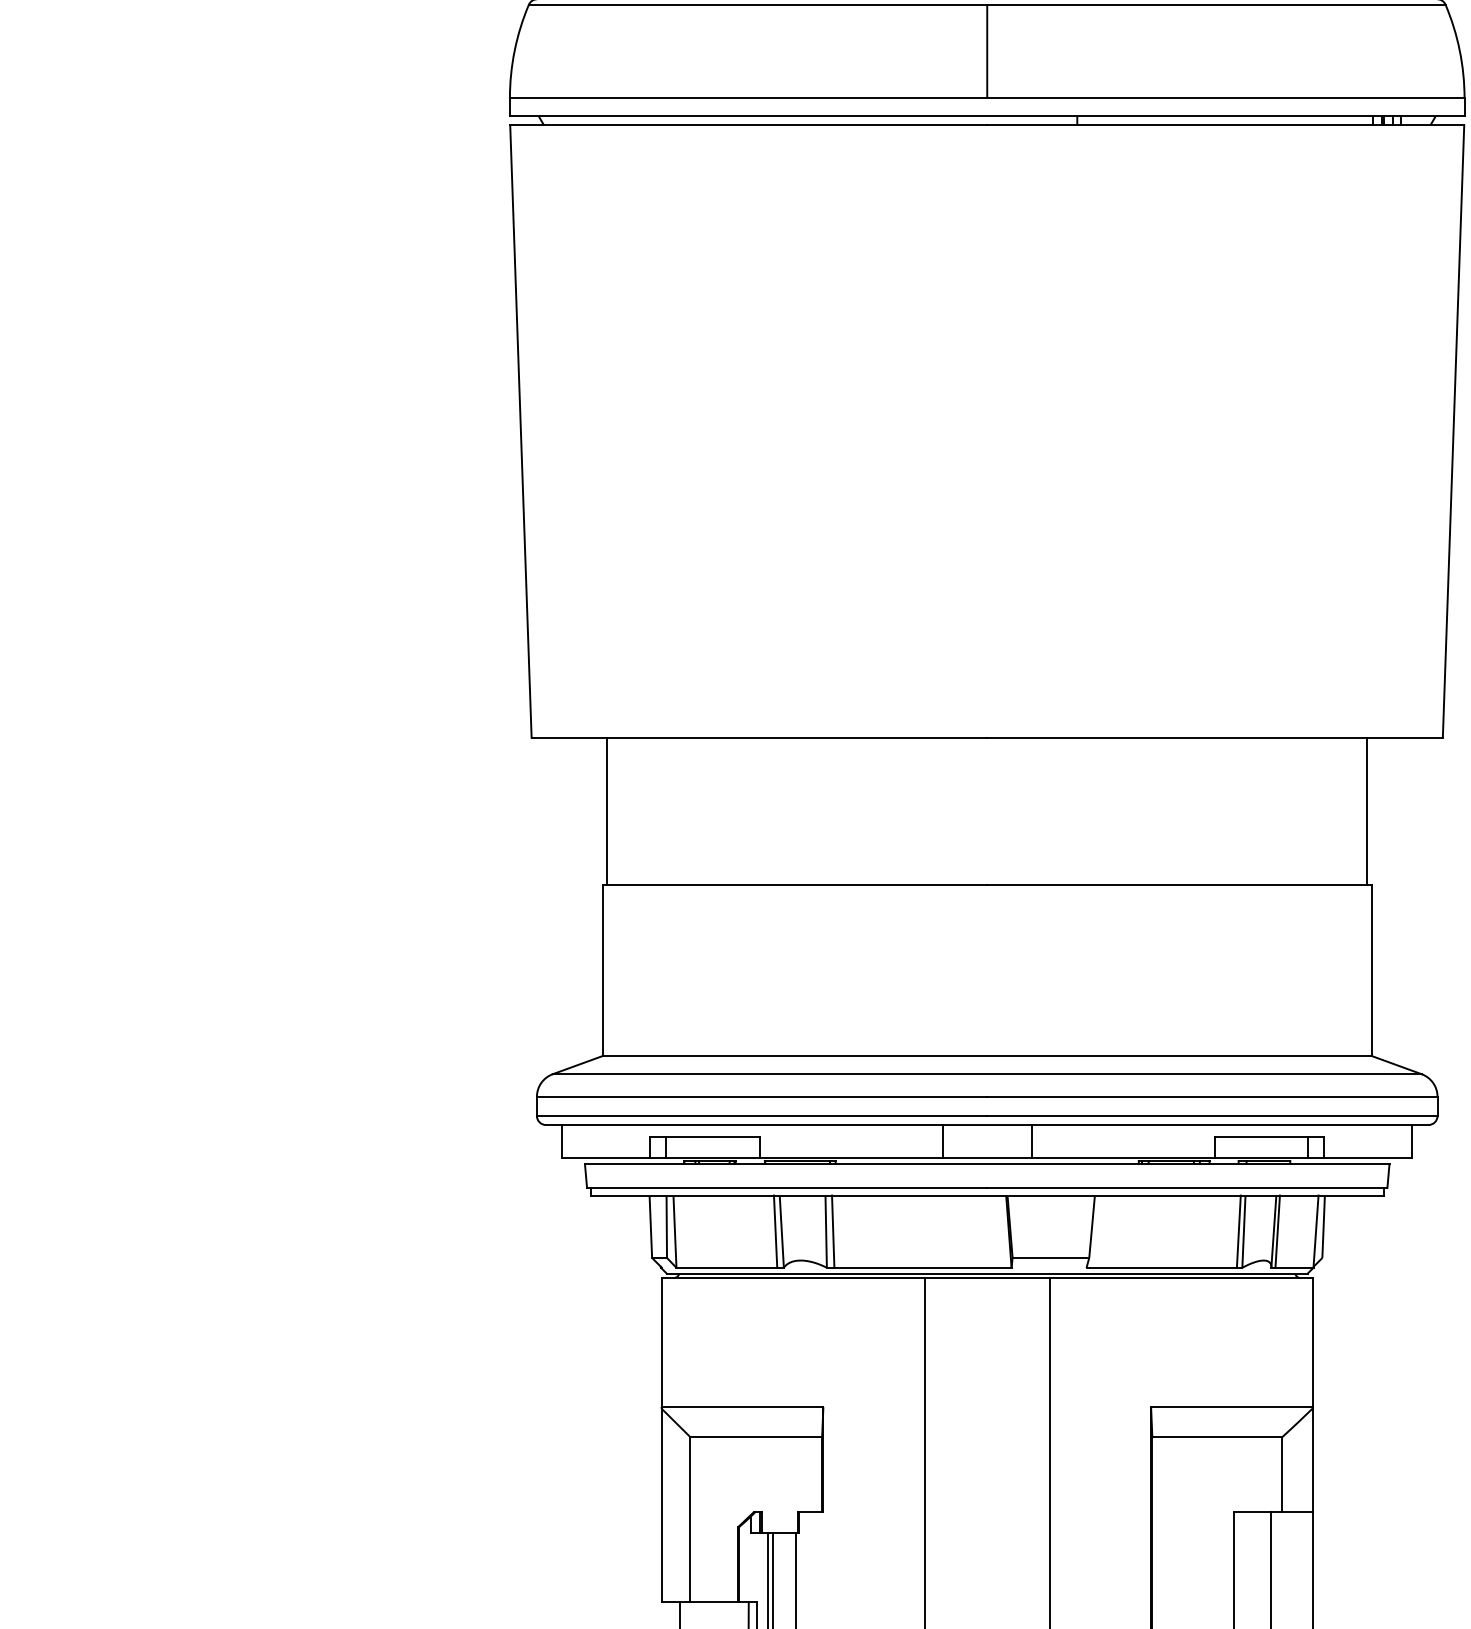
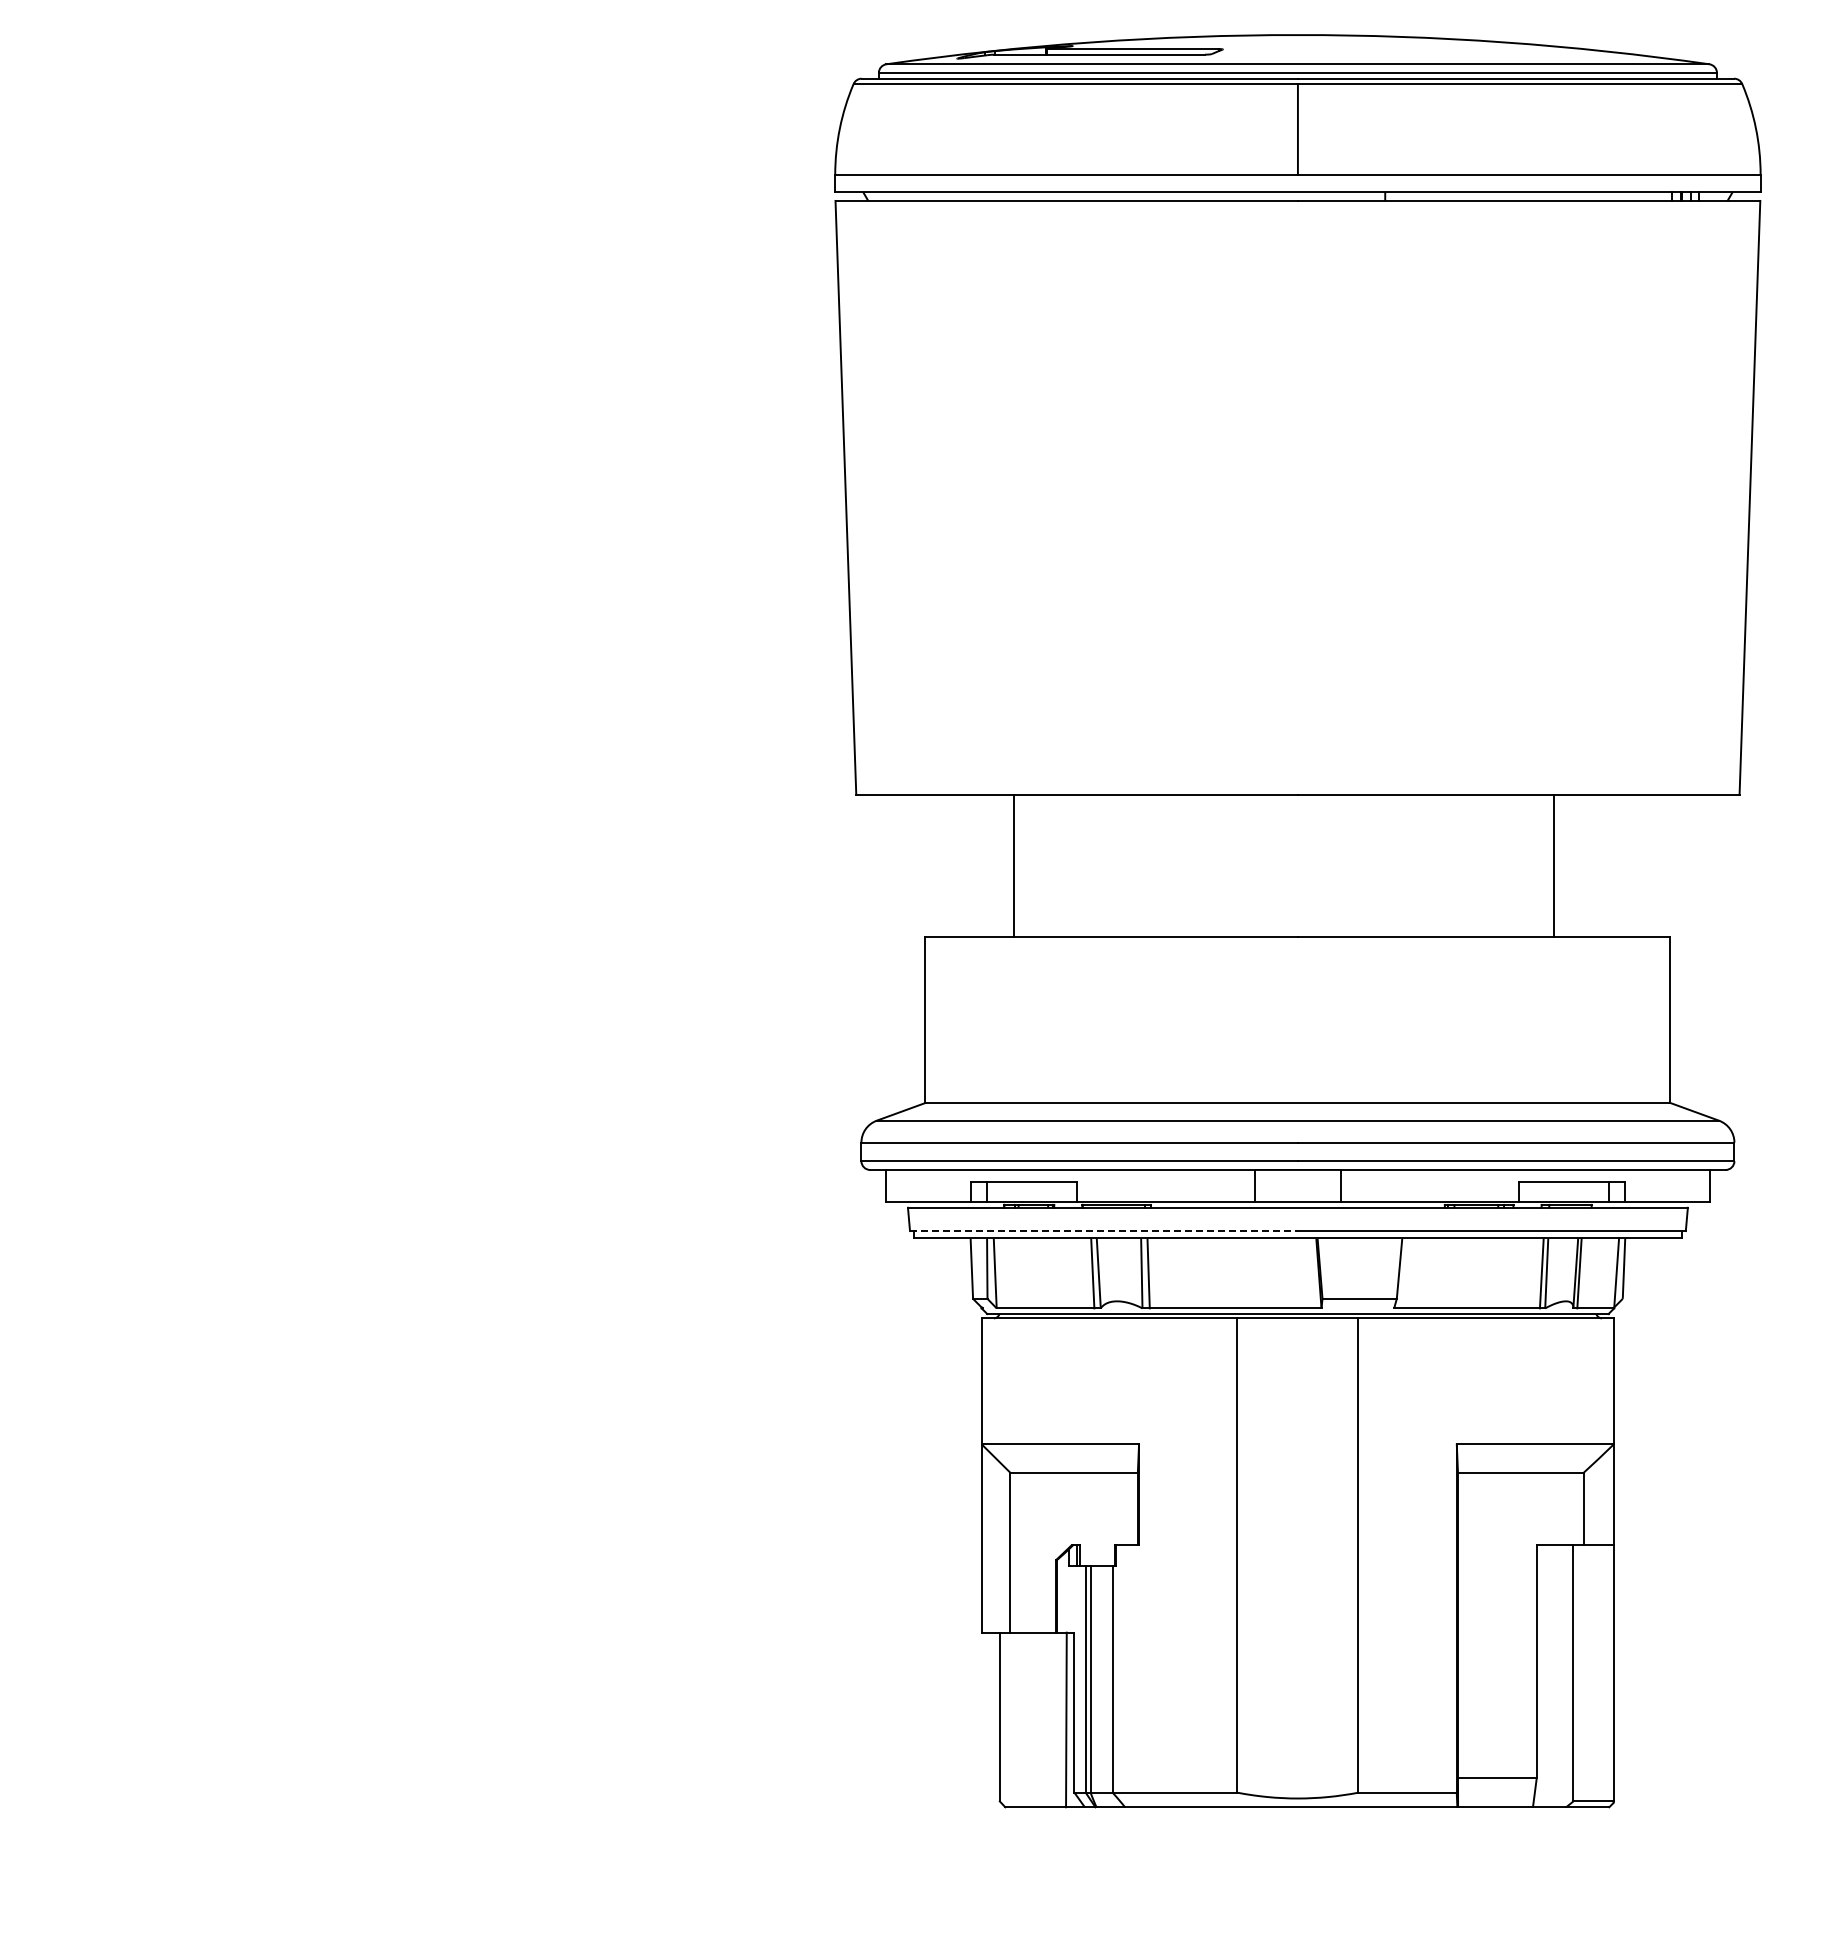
line: (607, 810) -> (1013, 865), moved
line: (1367, 810) -> (1554, 865), moved
line: (786, 1188) -> (1103, 1231), solid -> dashed

